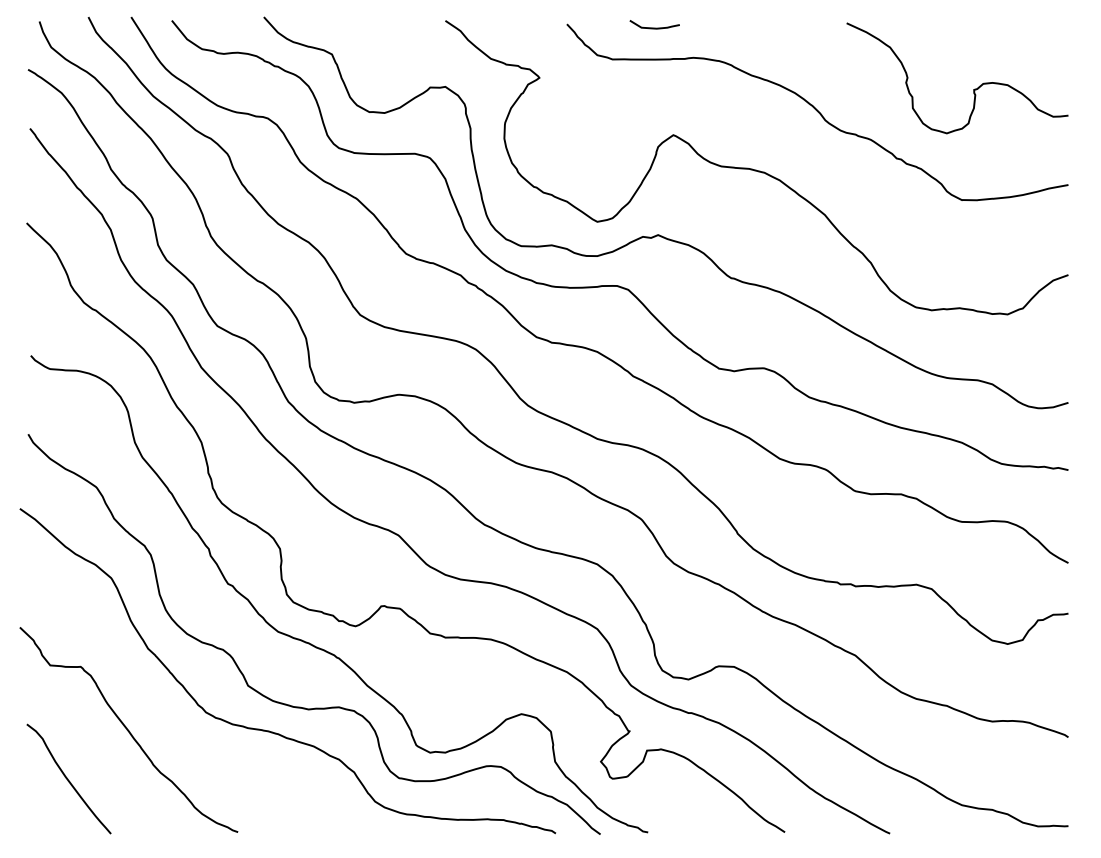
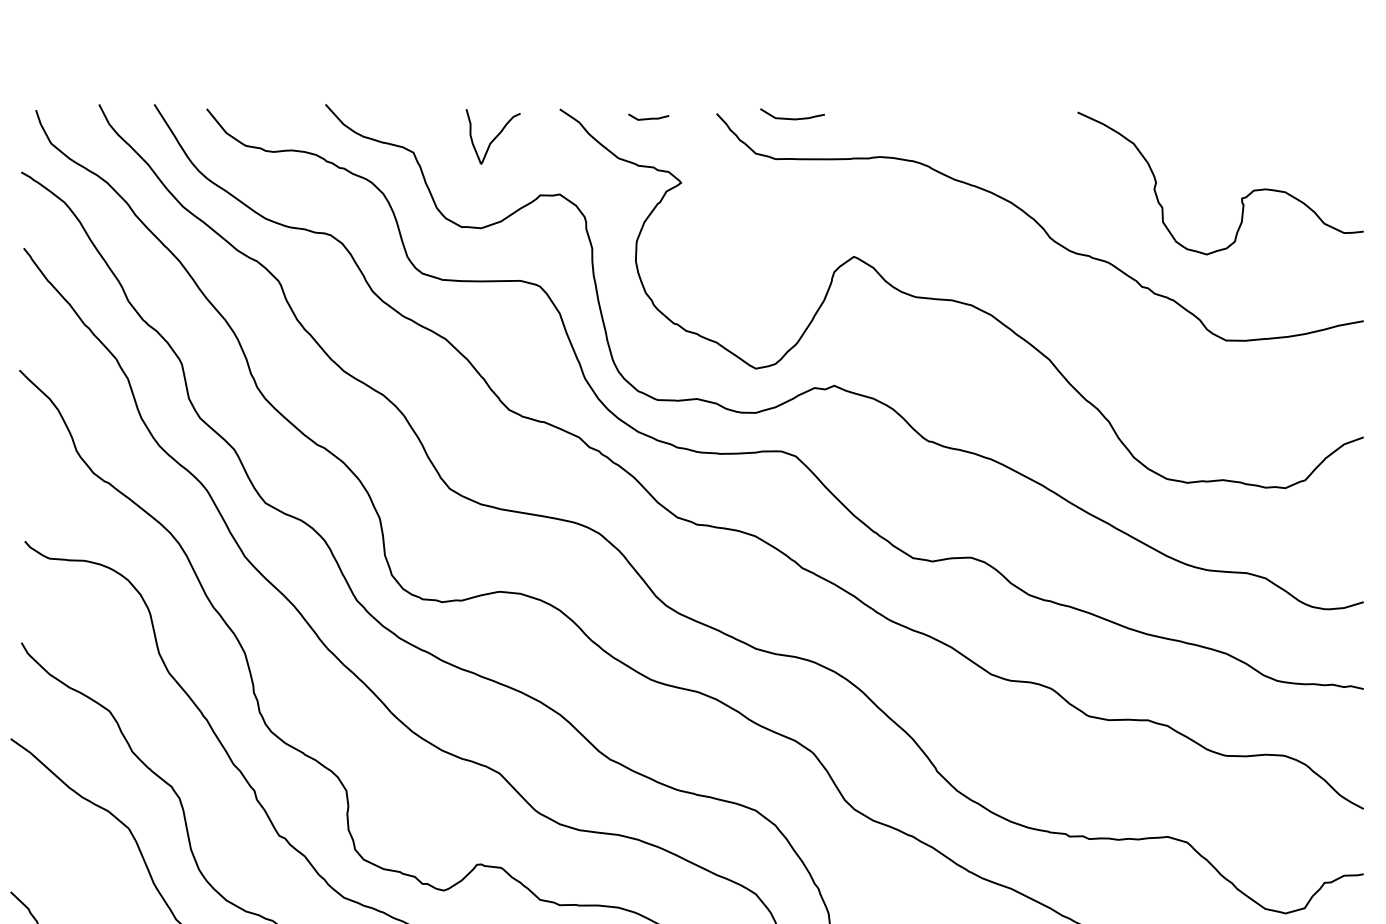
line: (514, 27) -> (648, 117), added
curve: (654, 27) -> (792, 117), moved
curve: (394, 42) -> (494, 137), added

